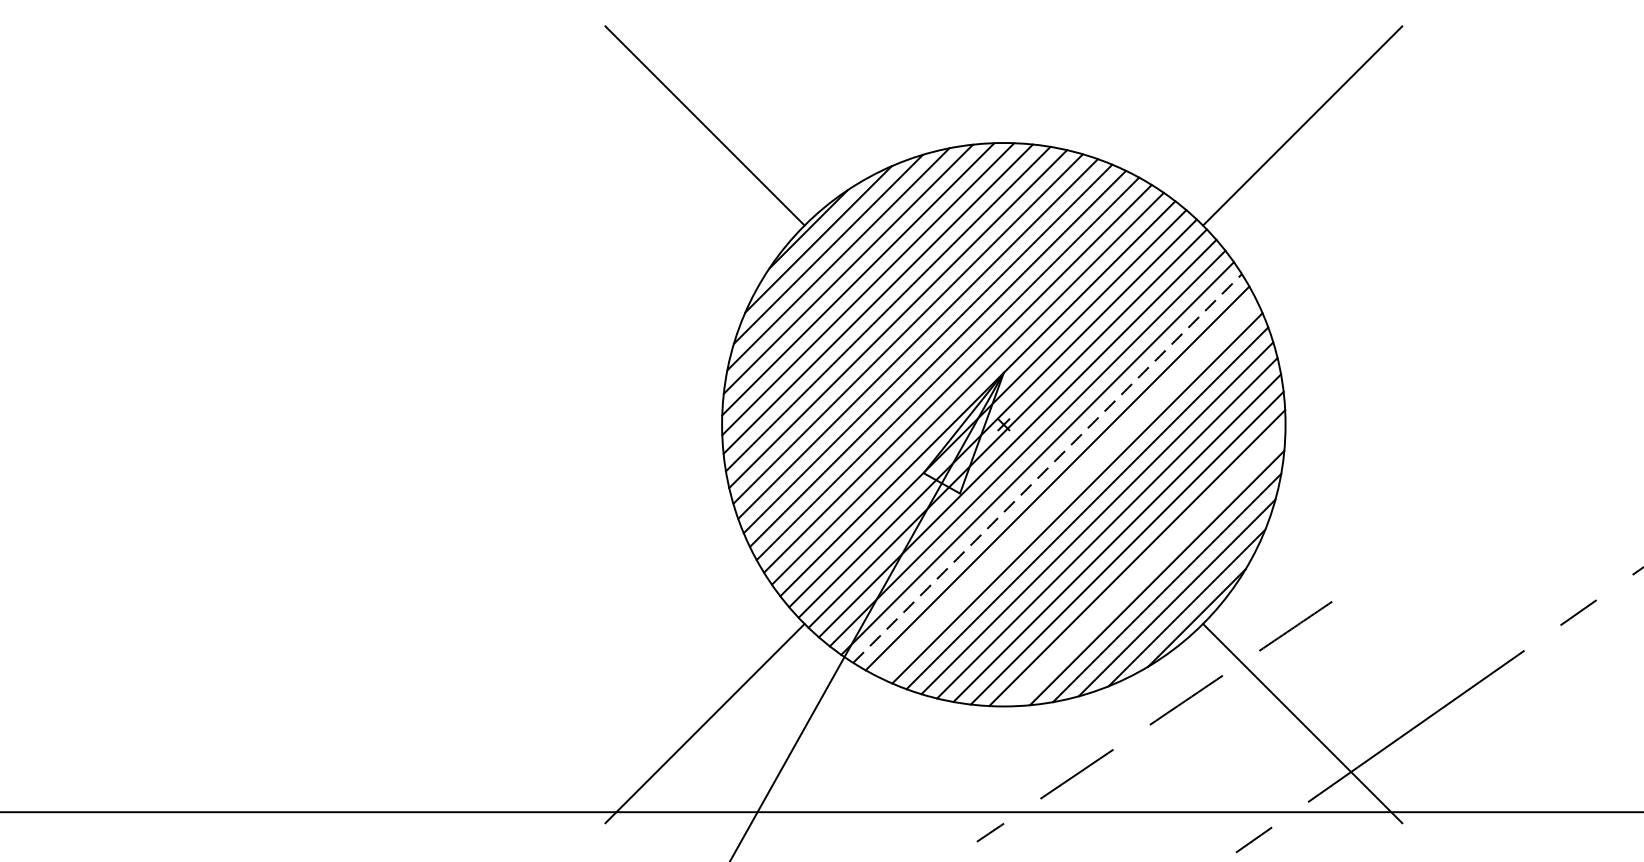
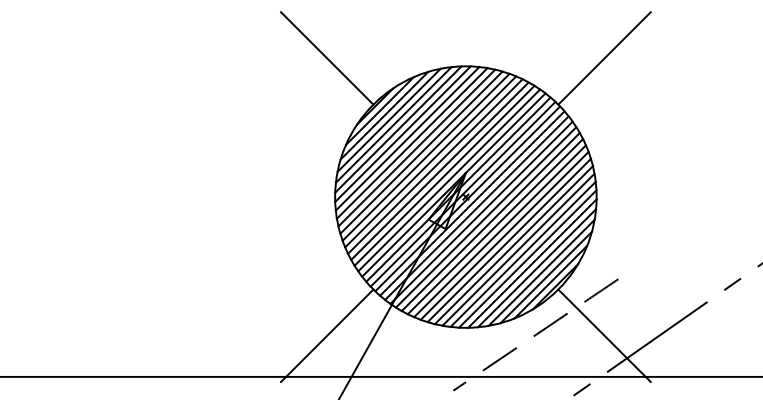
line: (1048, 468) -> (486, 217), dashed -> solid
line: (1067, 488) -> (495, 226), added
line: (1147, 567) -> (532, 263), added

